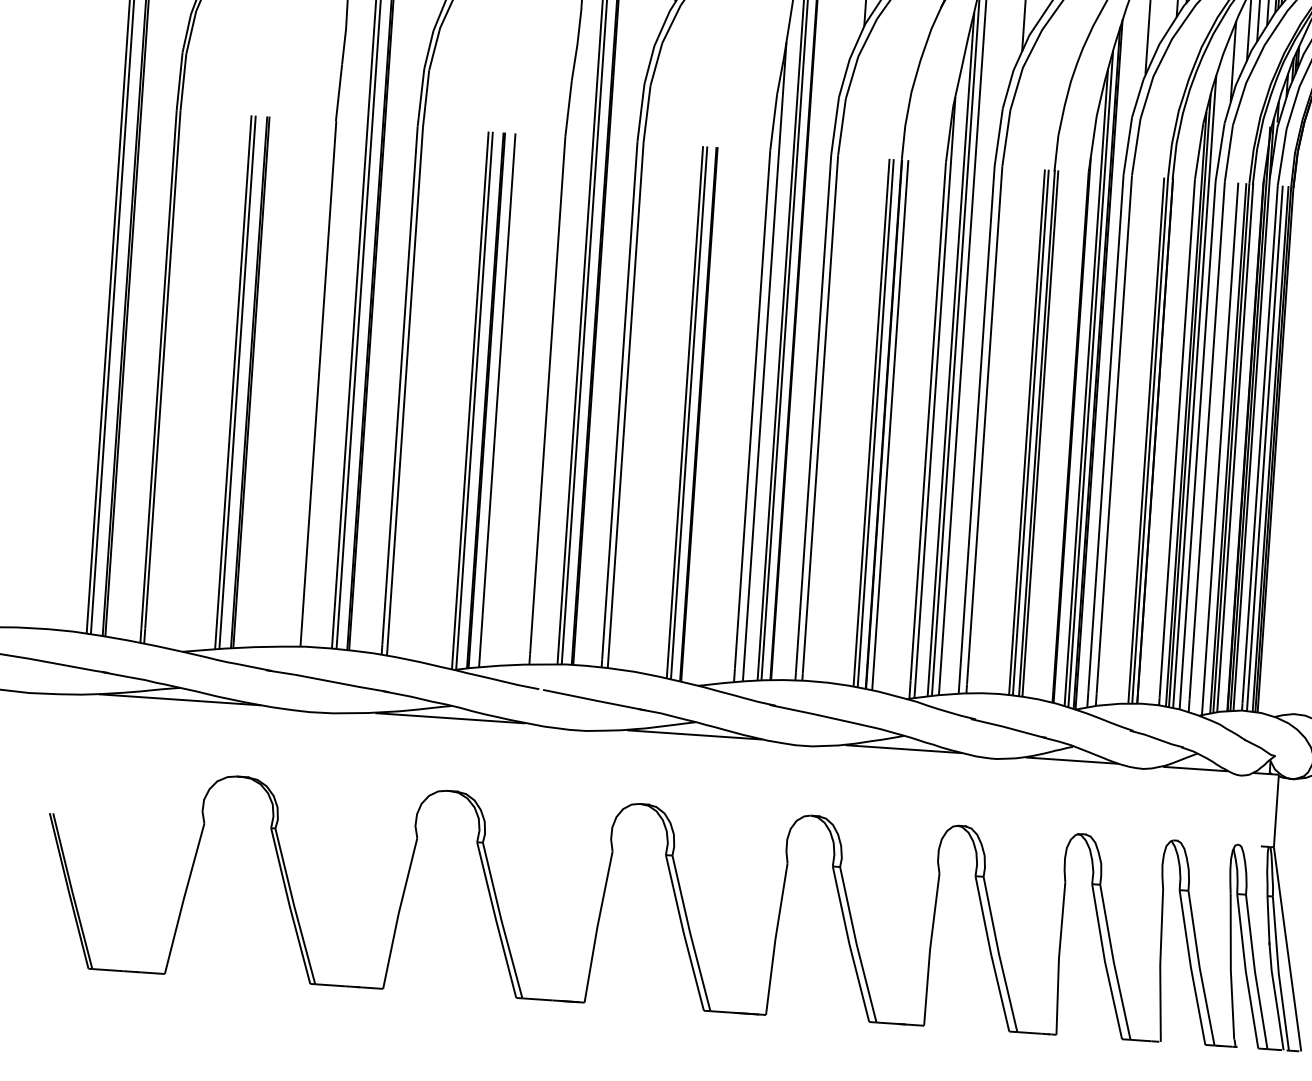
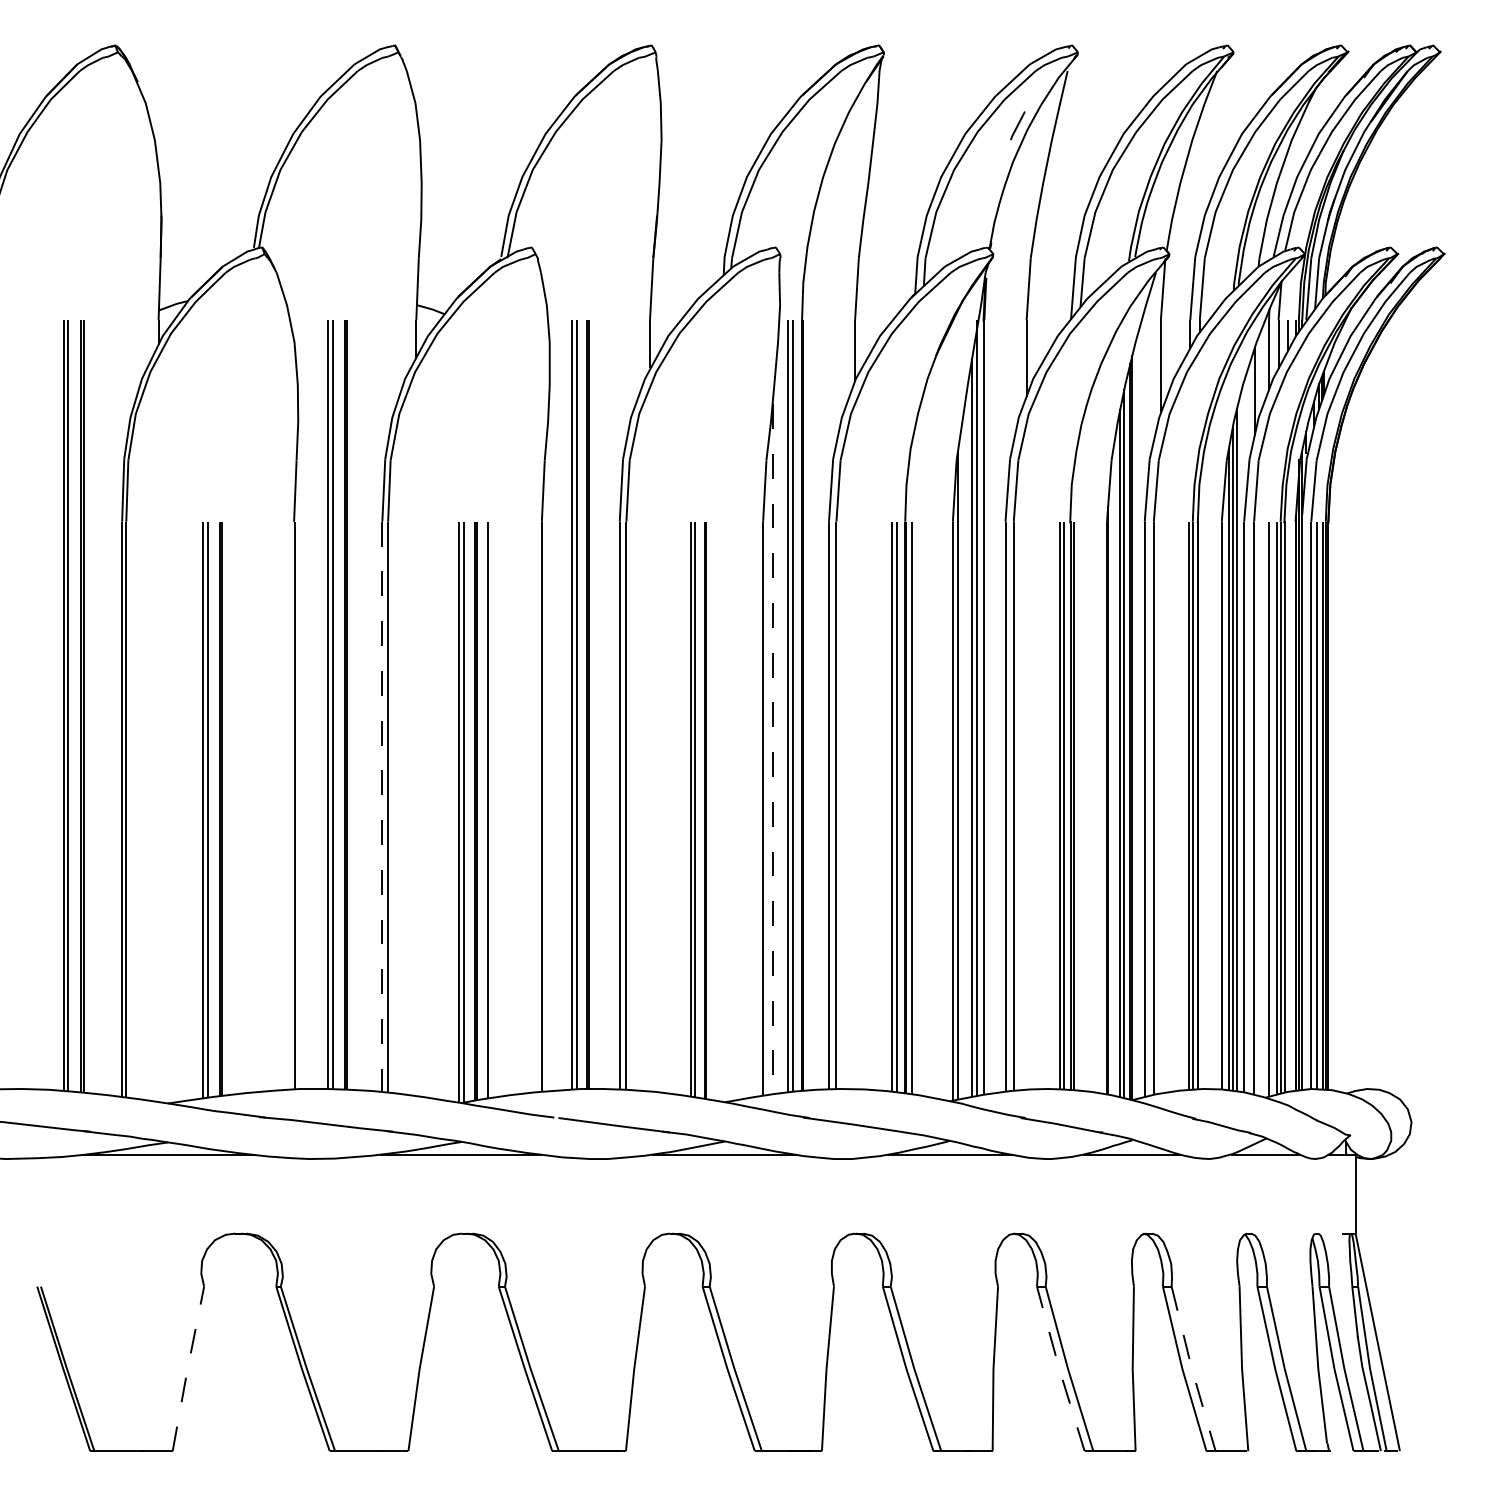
line: (764, 362) -> (772, 749), solid -> dashed
line: (400, 386) -> (382, 802), solid -> dashed
line: (183, 899) -> (187, 1369), solid -> dashed
line: (991, 954) -> (1059, 1369), solid -> dashed
line: (1113, 962) -> (1191, 1369), solid -> dashed

